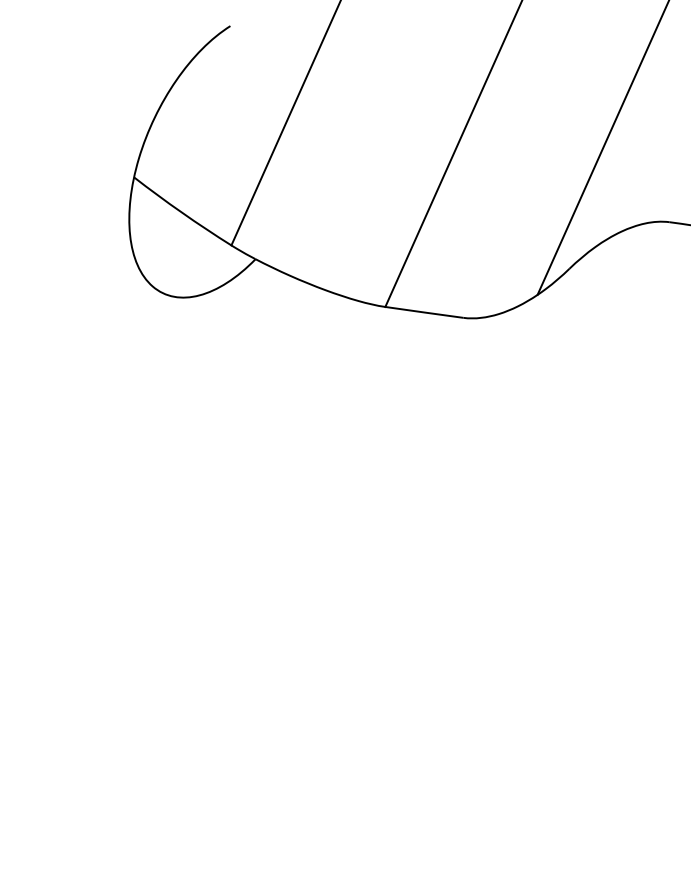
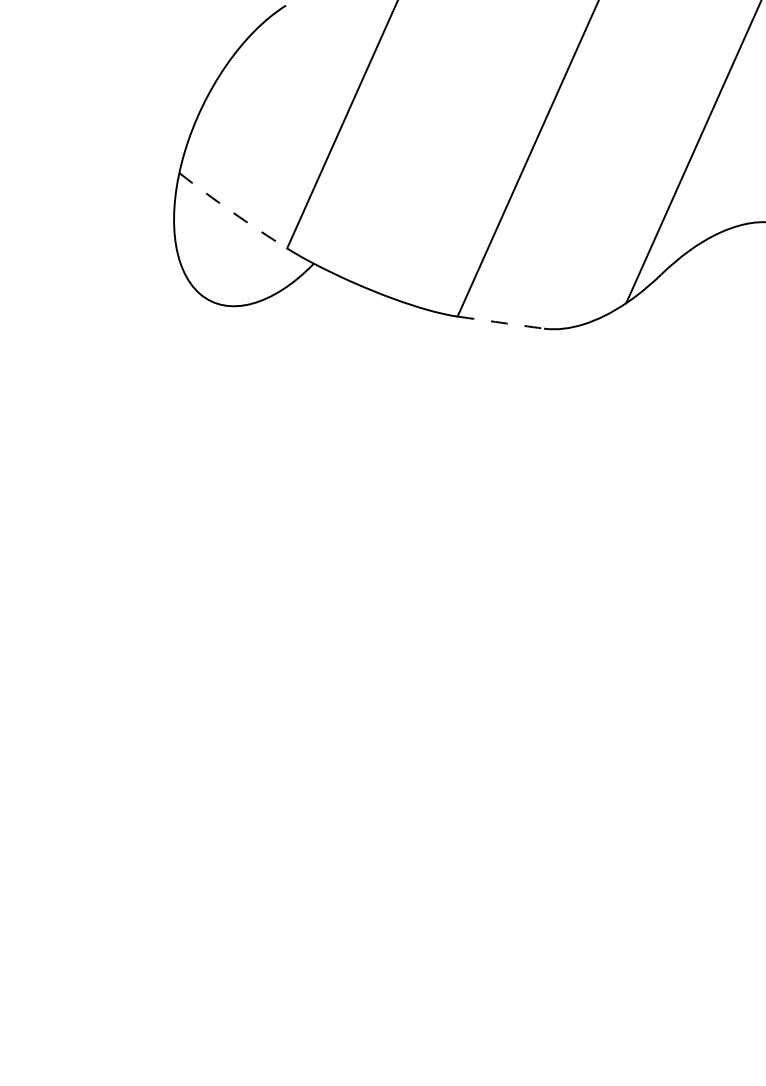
arc: (182, 212) -> (232, 212), solid -> dashed
arc: (424, 312) -> (500, 322), solid -> dashed

